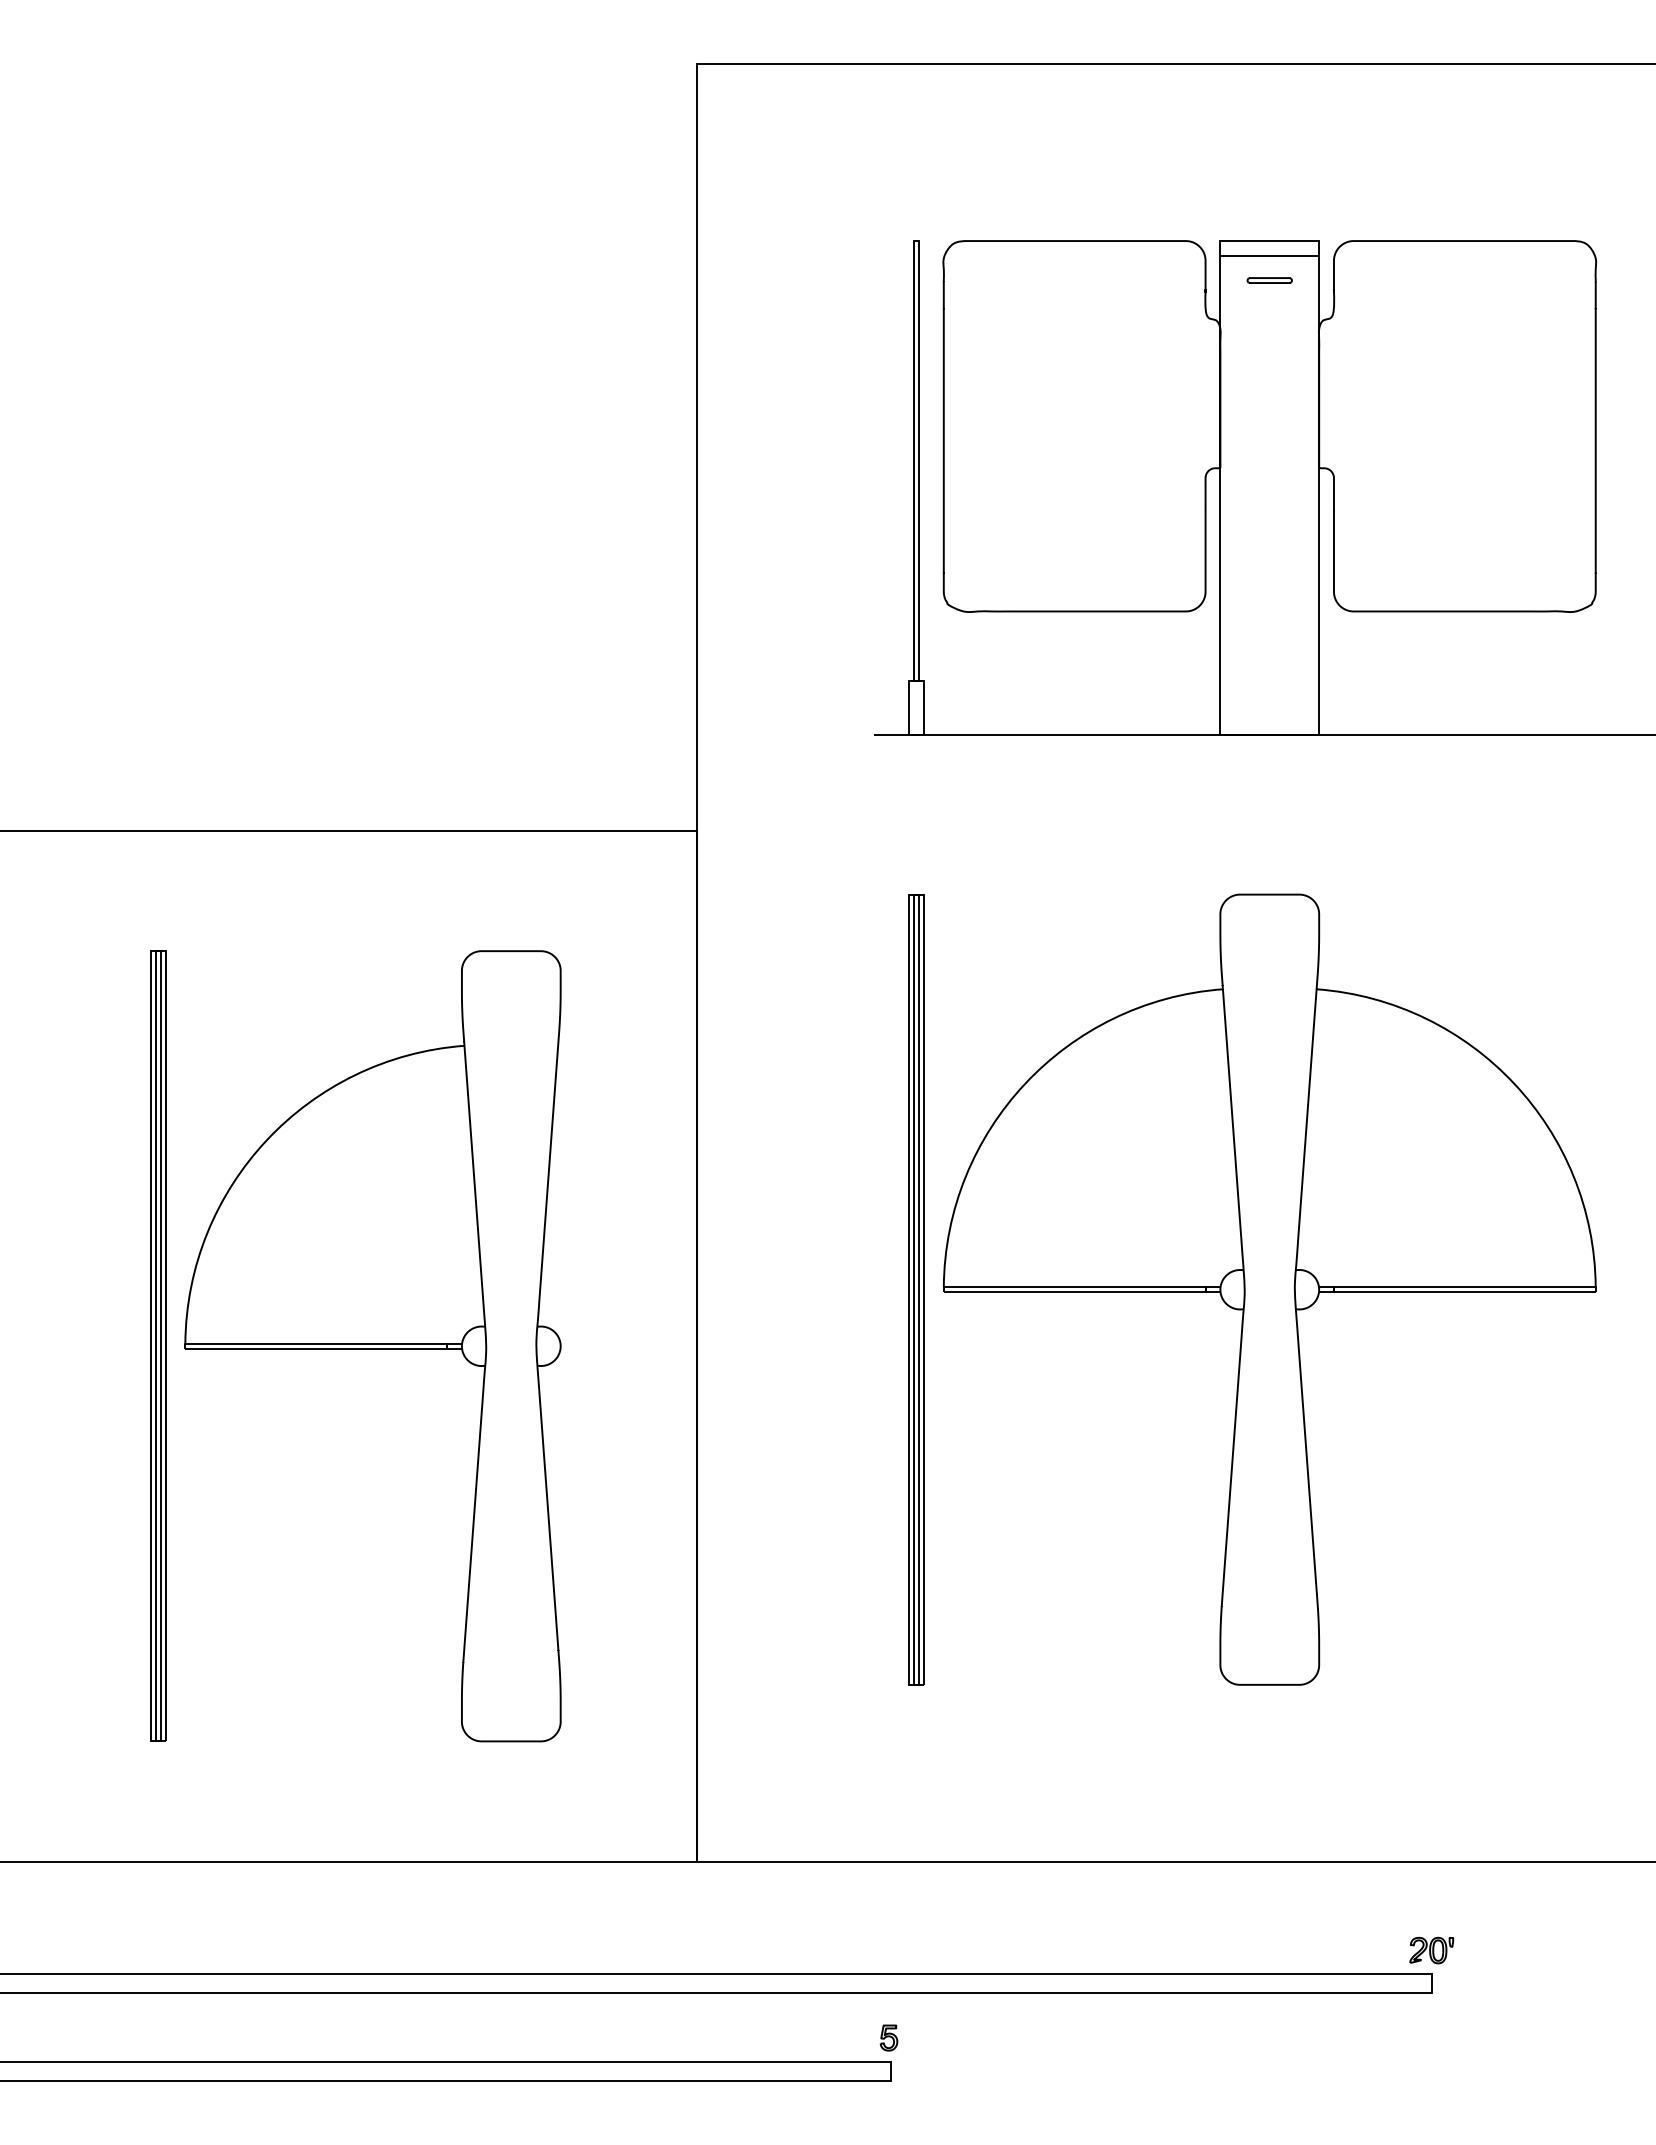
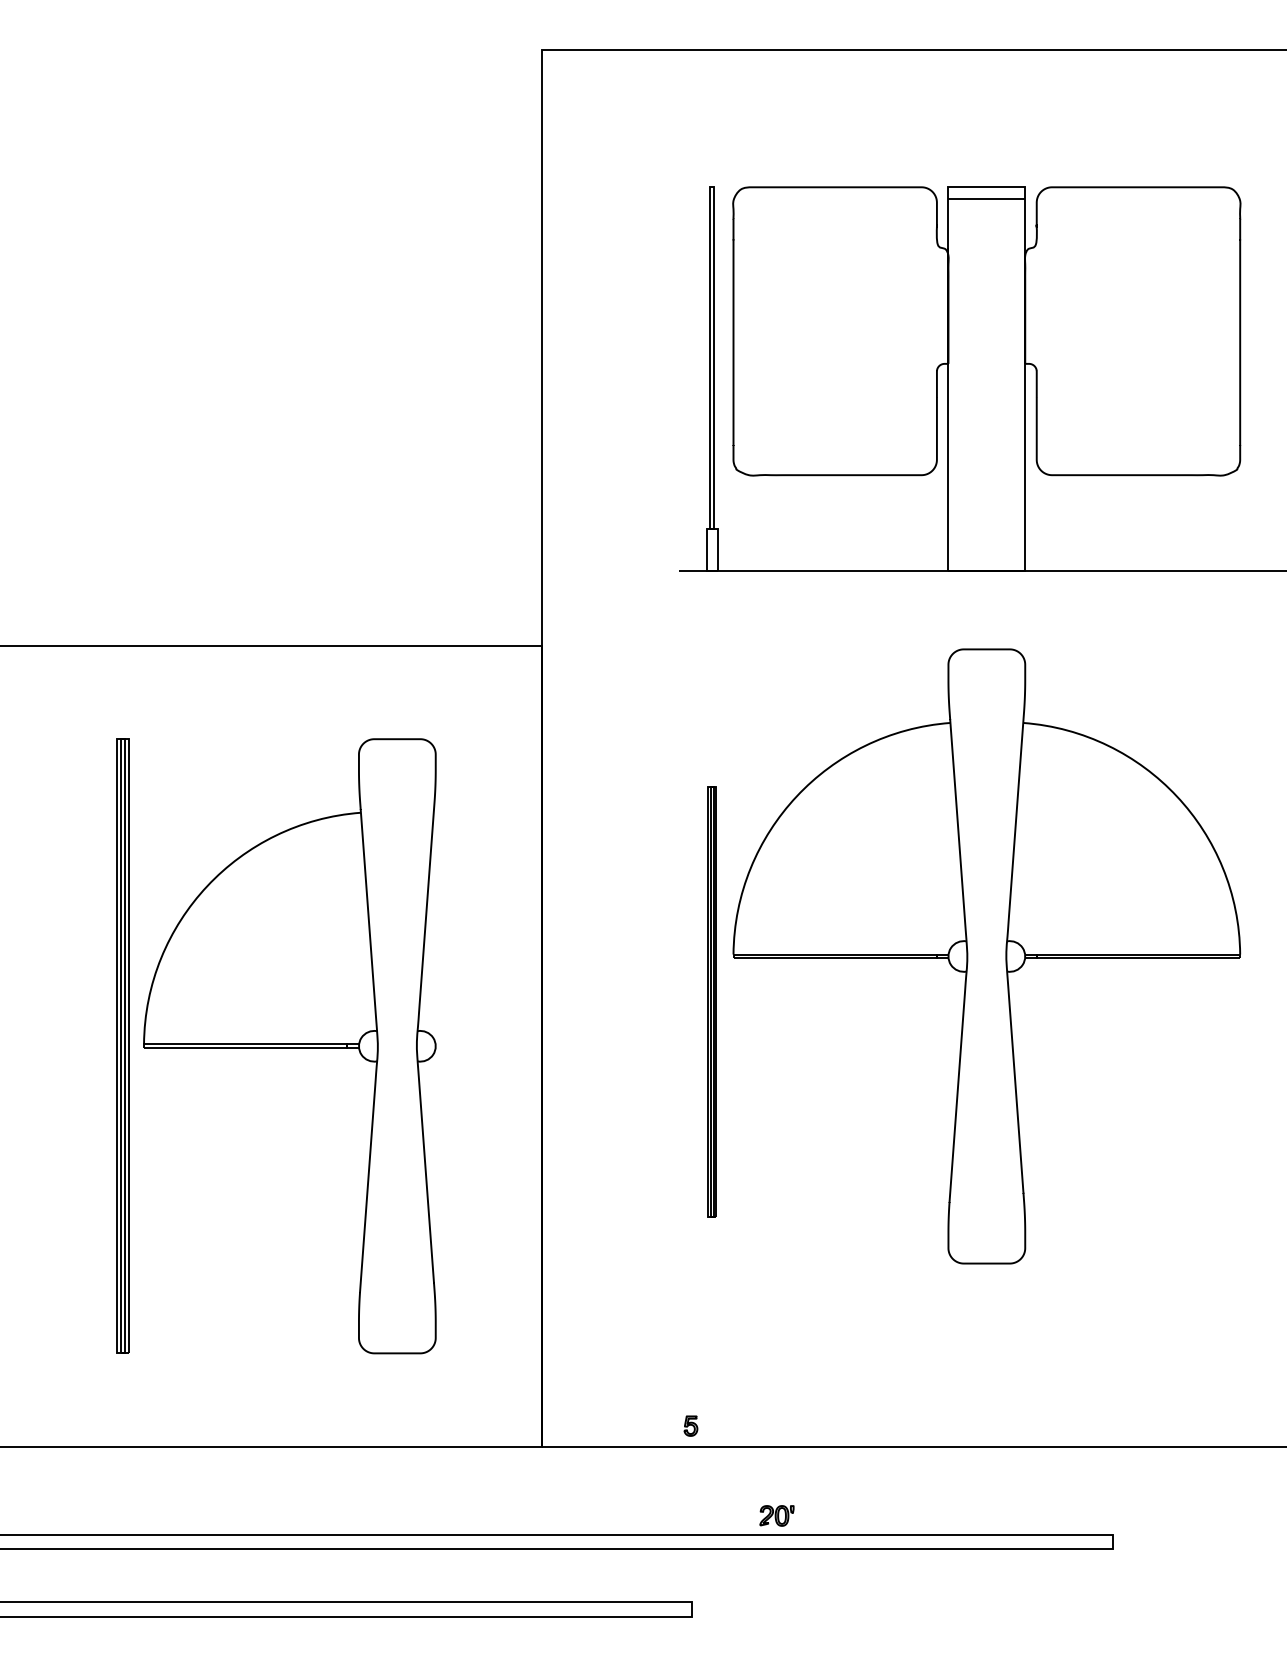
part: (1269, 280) -> (986, 217), removed
part: (916, 1289) -> (712, 1002), size x0.7
part: (1269, 1289) -> (986, 956), moved
part: (1431, 1950) -> (776, 1515), moved
part: (888, 2037) -> (690, 1425), moved

